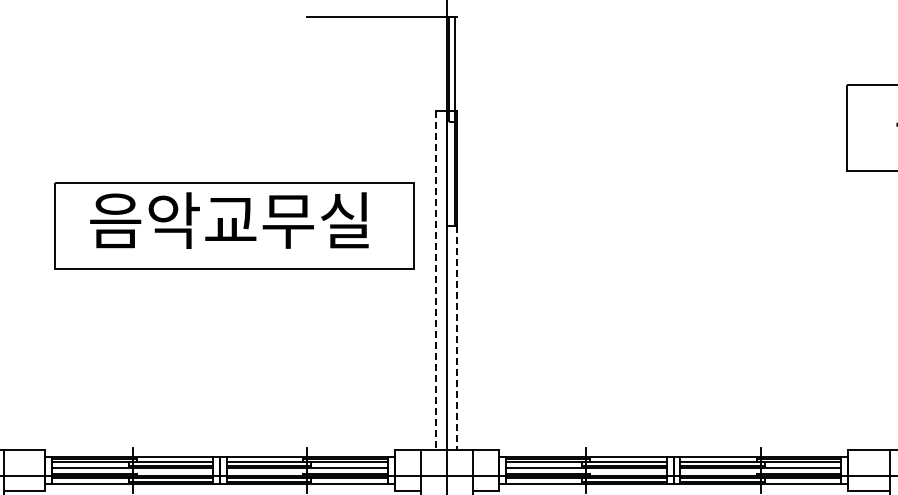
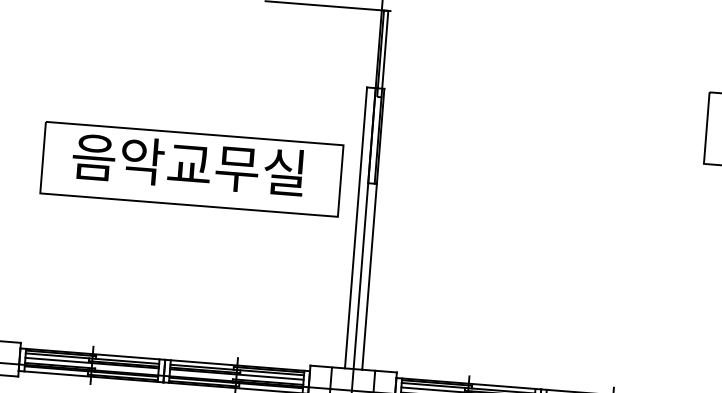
line: (436, 281) -> (356, 228), dashed -> solid
line: (457, 338) -> (369, 277), dashed -> solid

